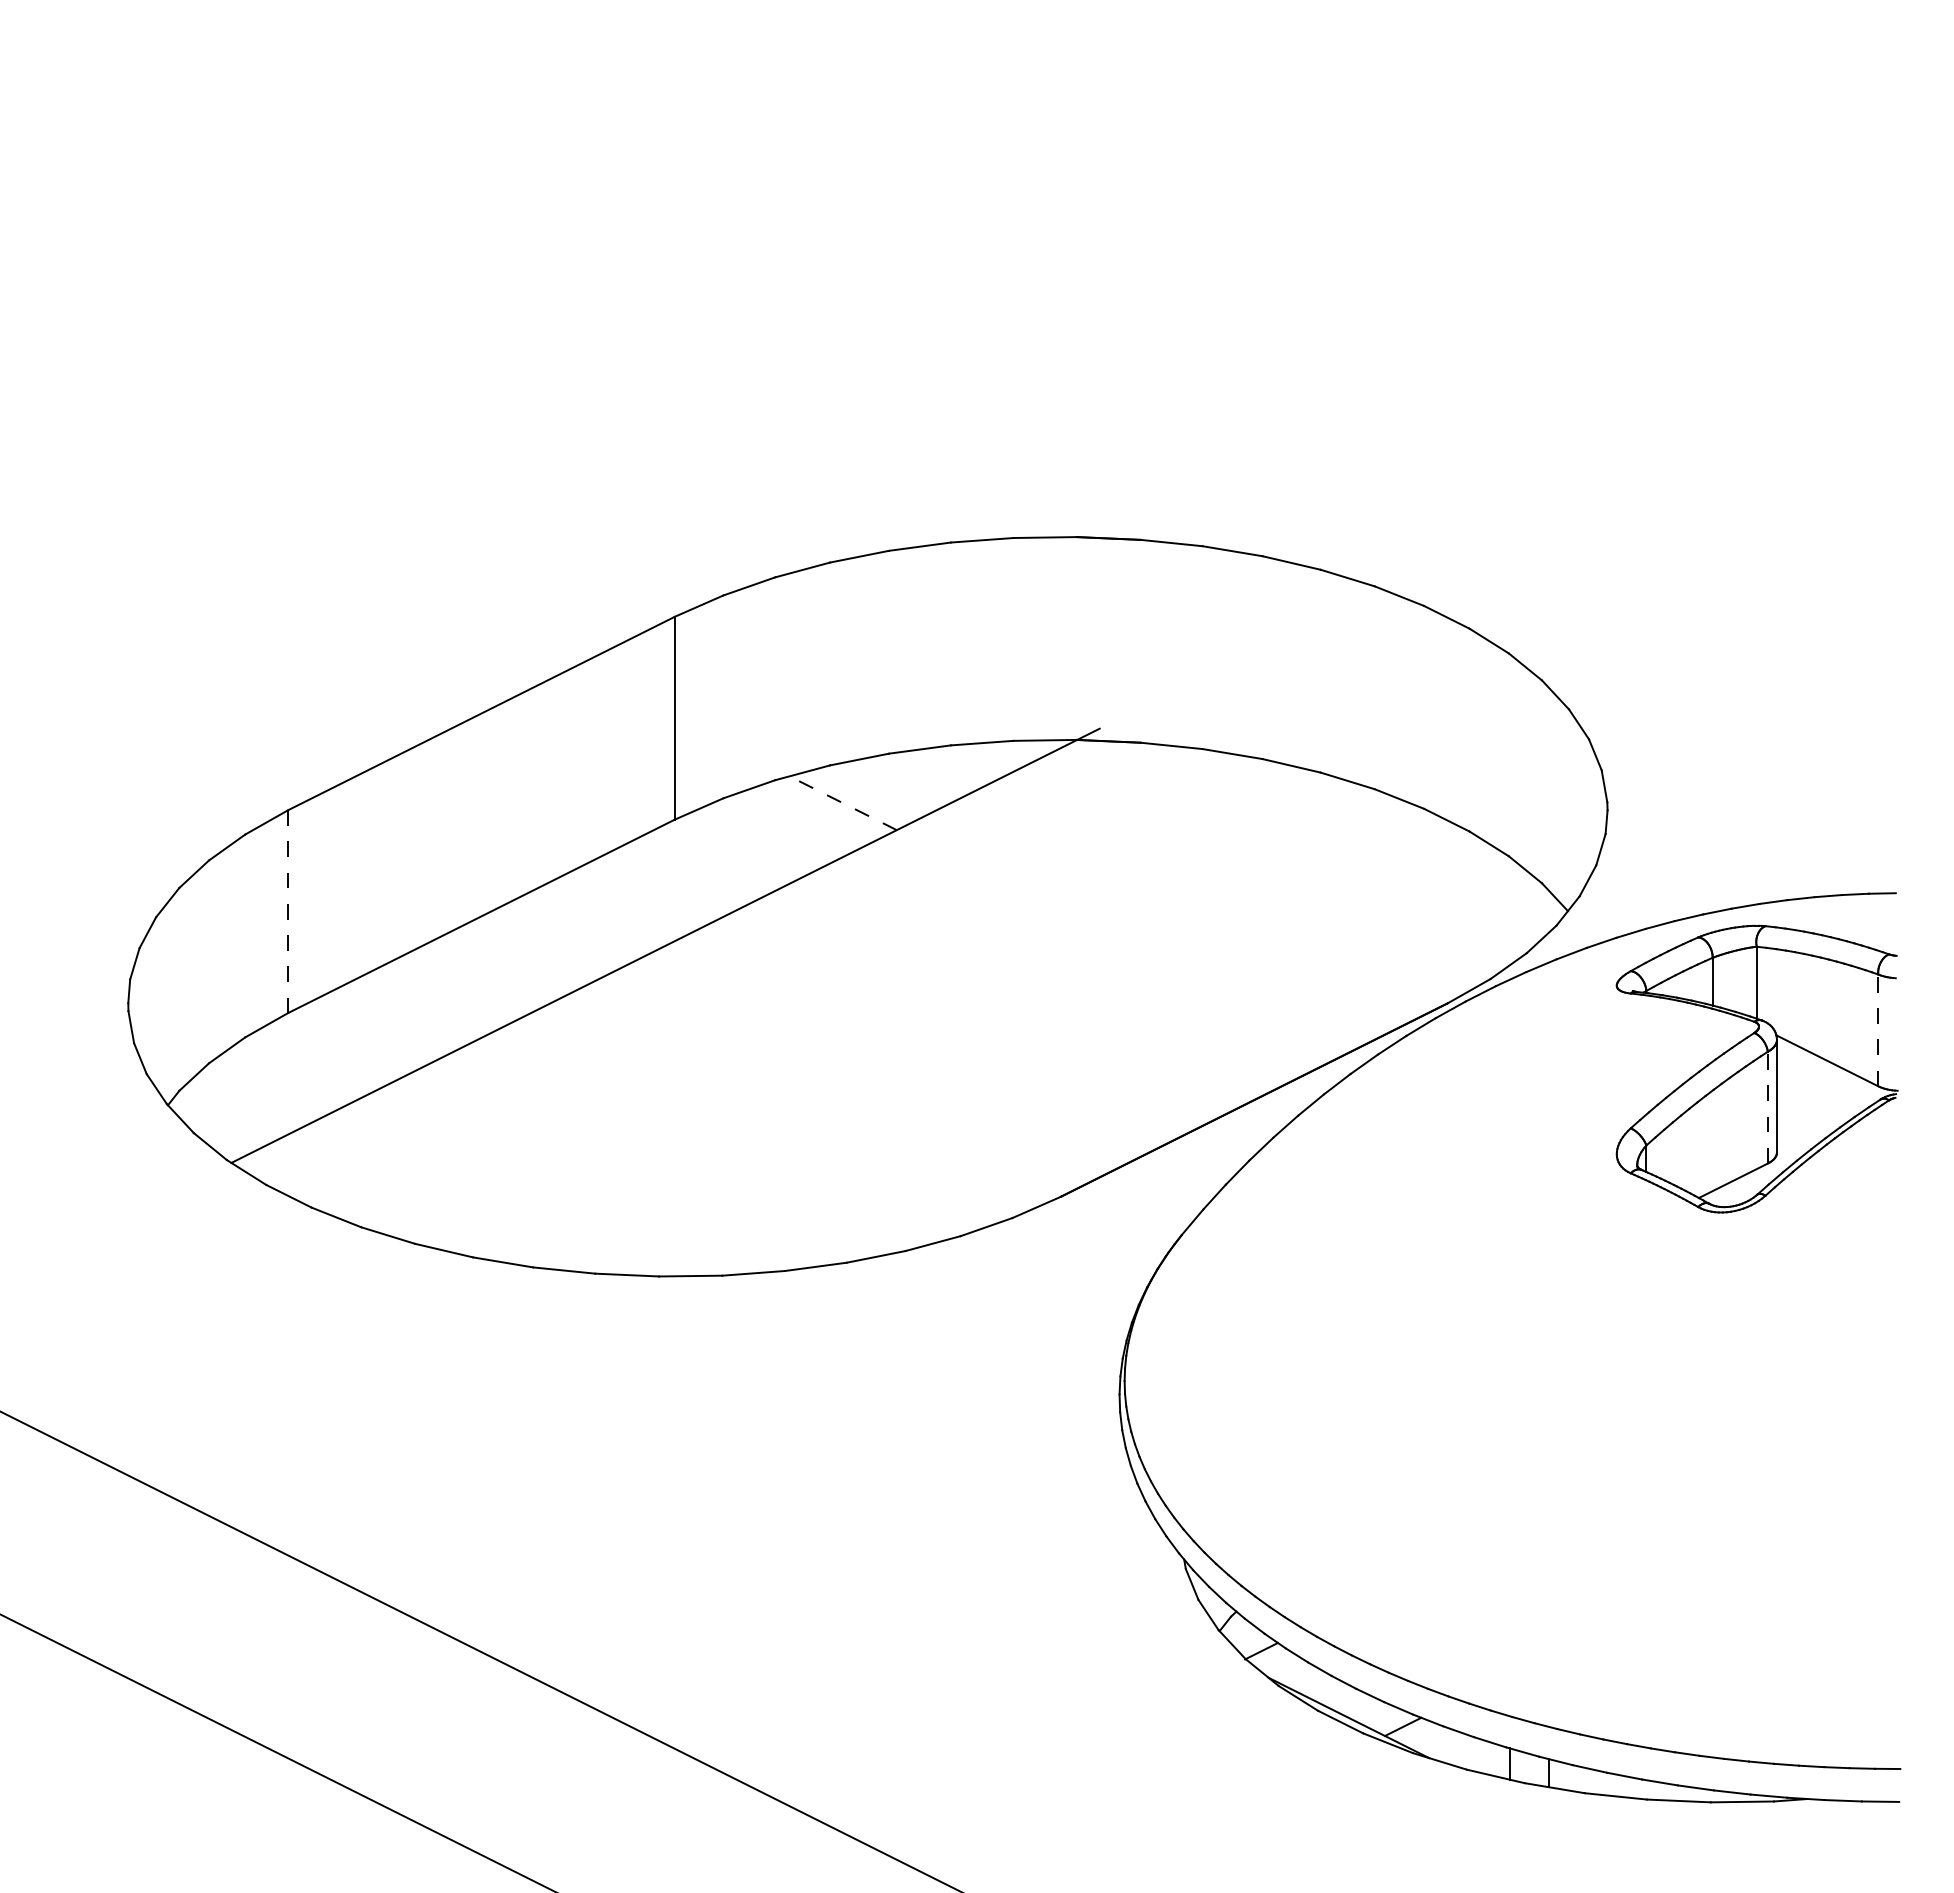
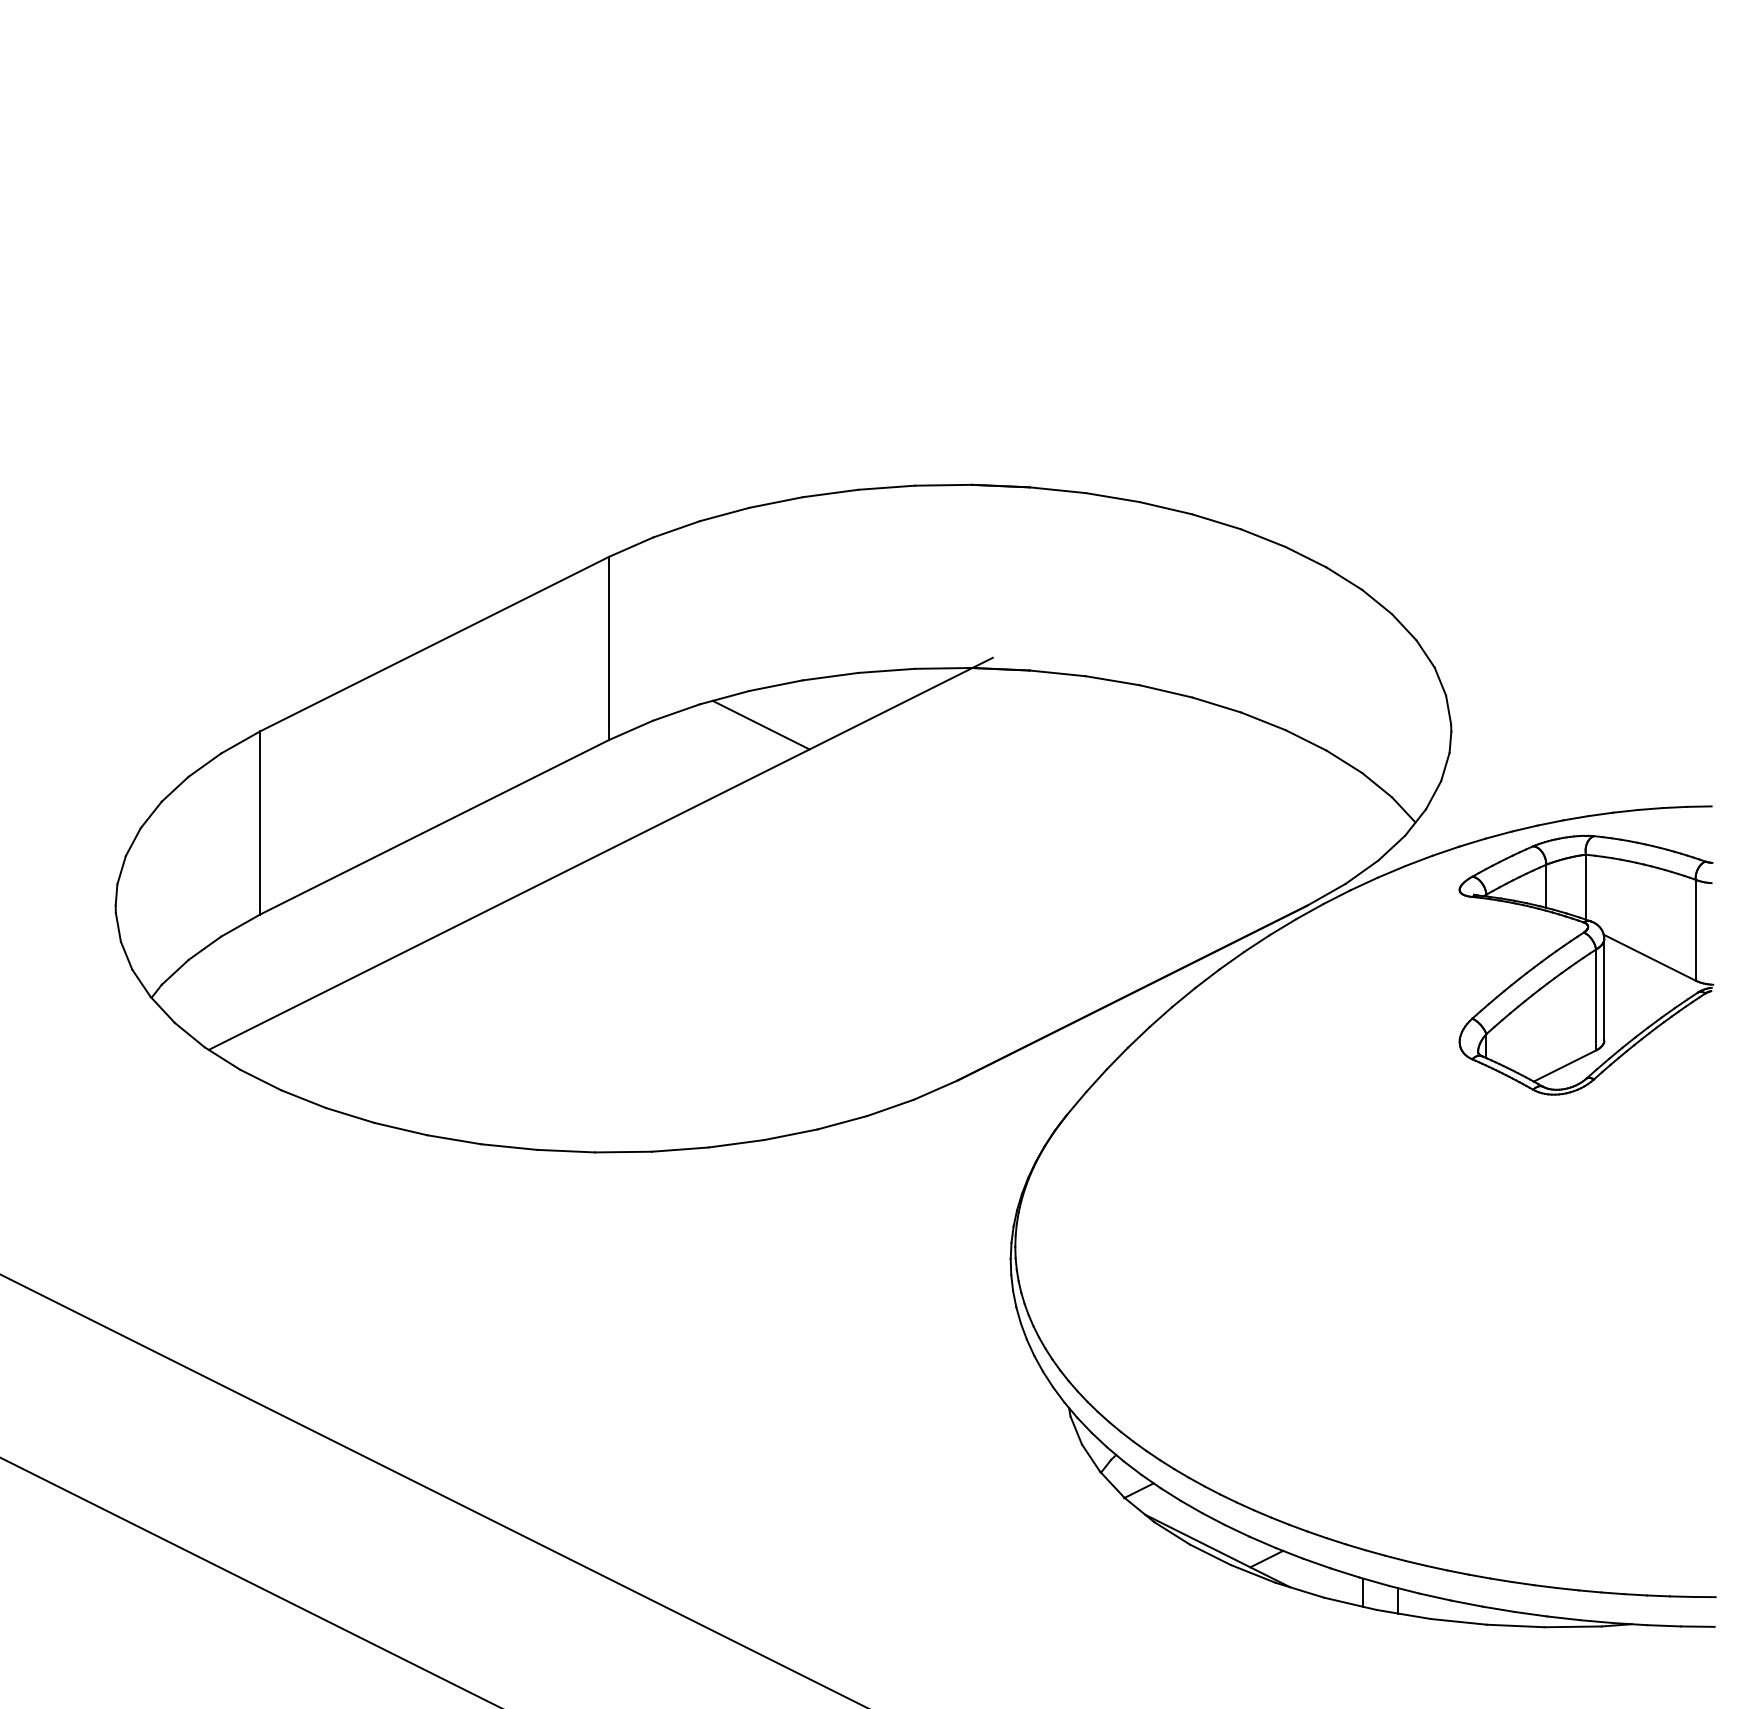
line: (842, 803) -> (760, 725), dashed -> solid
line: (288, 912) -> (260, 823), dashed -> solid
line: (1878, 1030) -> (1695, 930), dashed -> solid
line: (1767, 1107) -> (1595, 999), dashed -> solid

